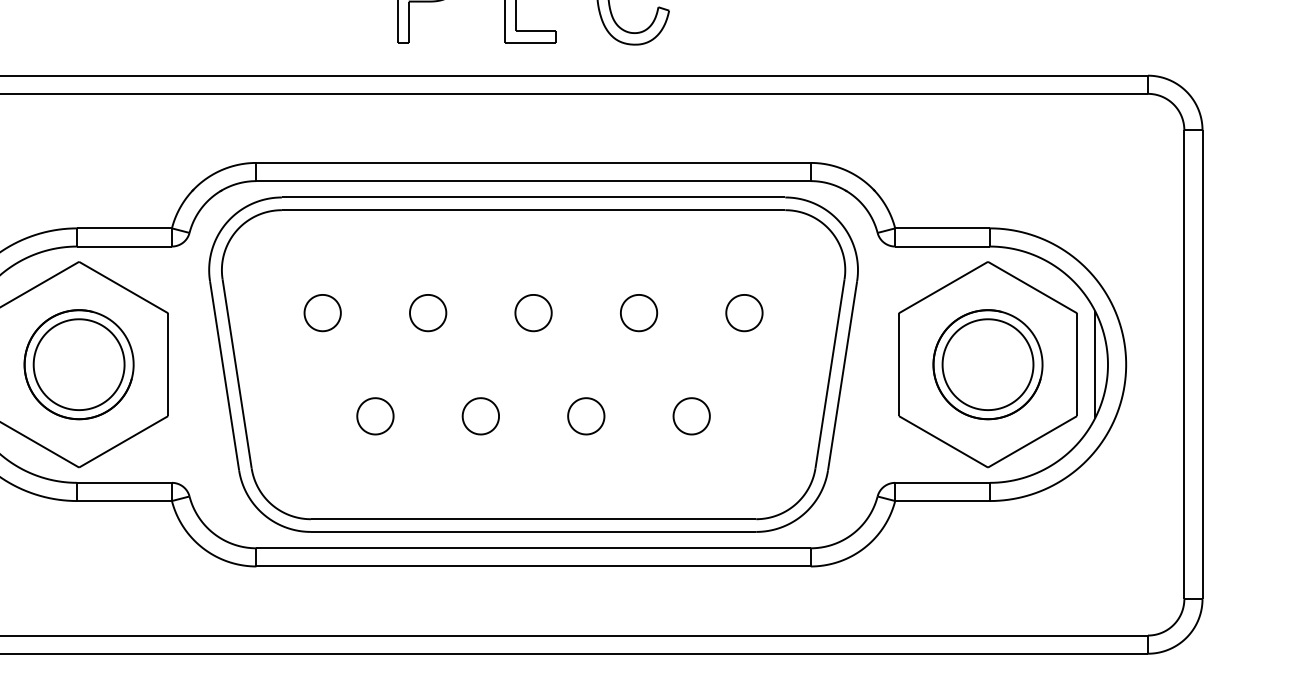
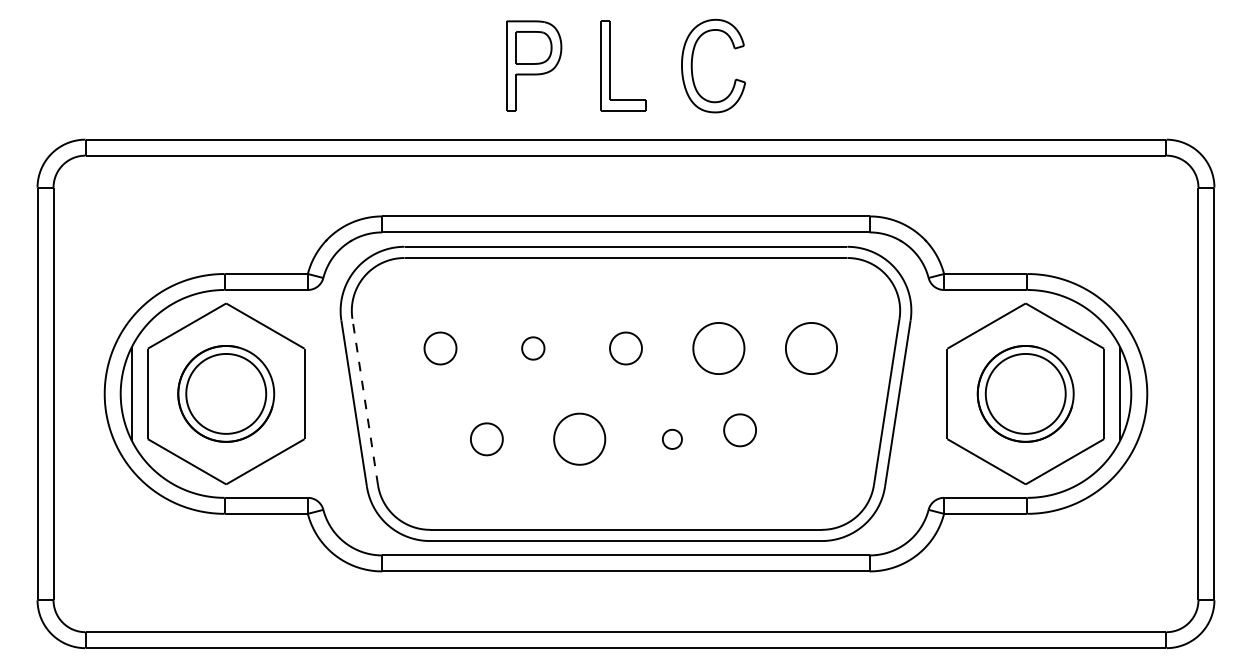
part: (428, 313) -> (533, 348), size x0.7
part: (638, 313) -> (718, 348), size x1.6
part: (744, 313) -> (811, 348), size x1.6
line: (237, 373) -> (365, 401), solid -> dashed
part: (480, 416) -> (579, 439), size x1.6
part: (586, 416) -> (672, 439), size x0.6
part: (691, 416) -> (739, 430), moved

